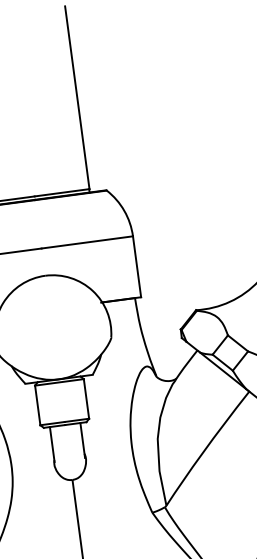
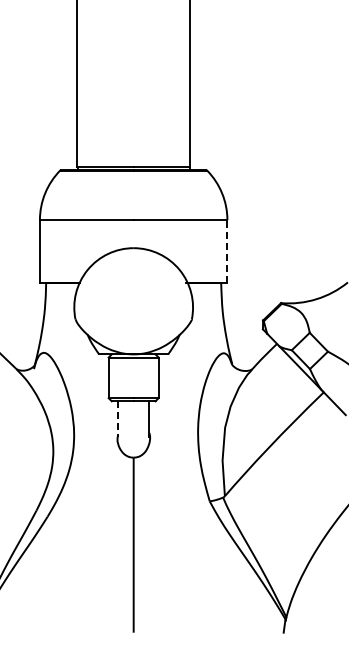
line: (137, 265) -> (227, 250), solid -> dashed
line: (52, 444) -> (118, 419), solid -> dashed

